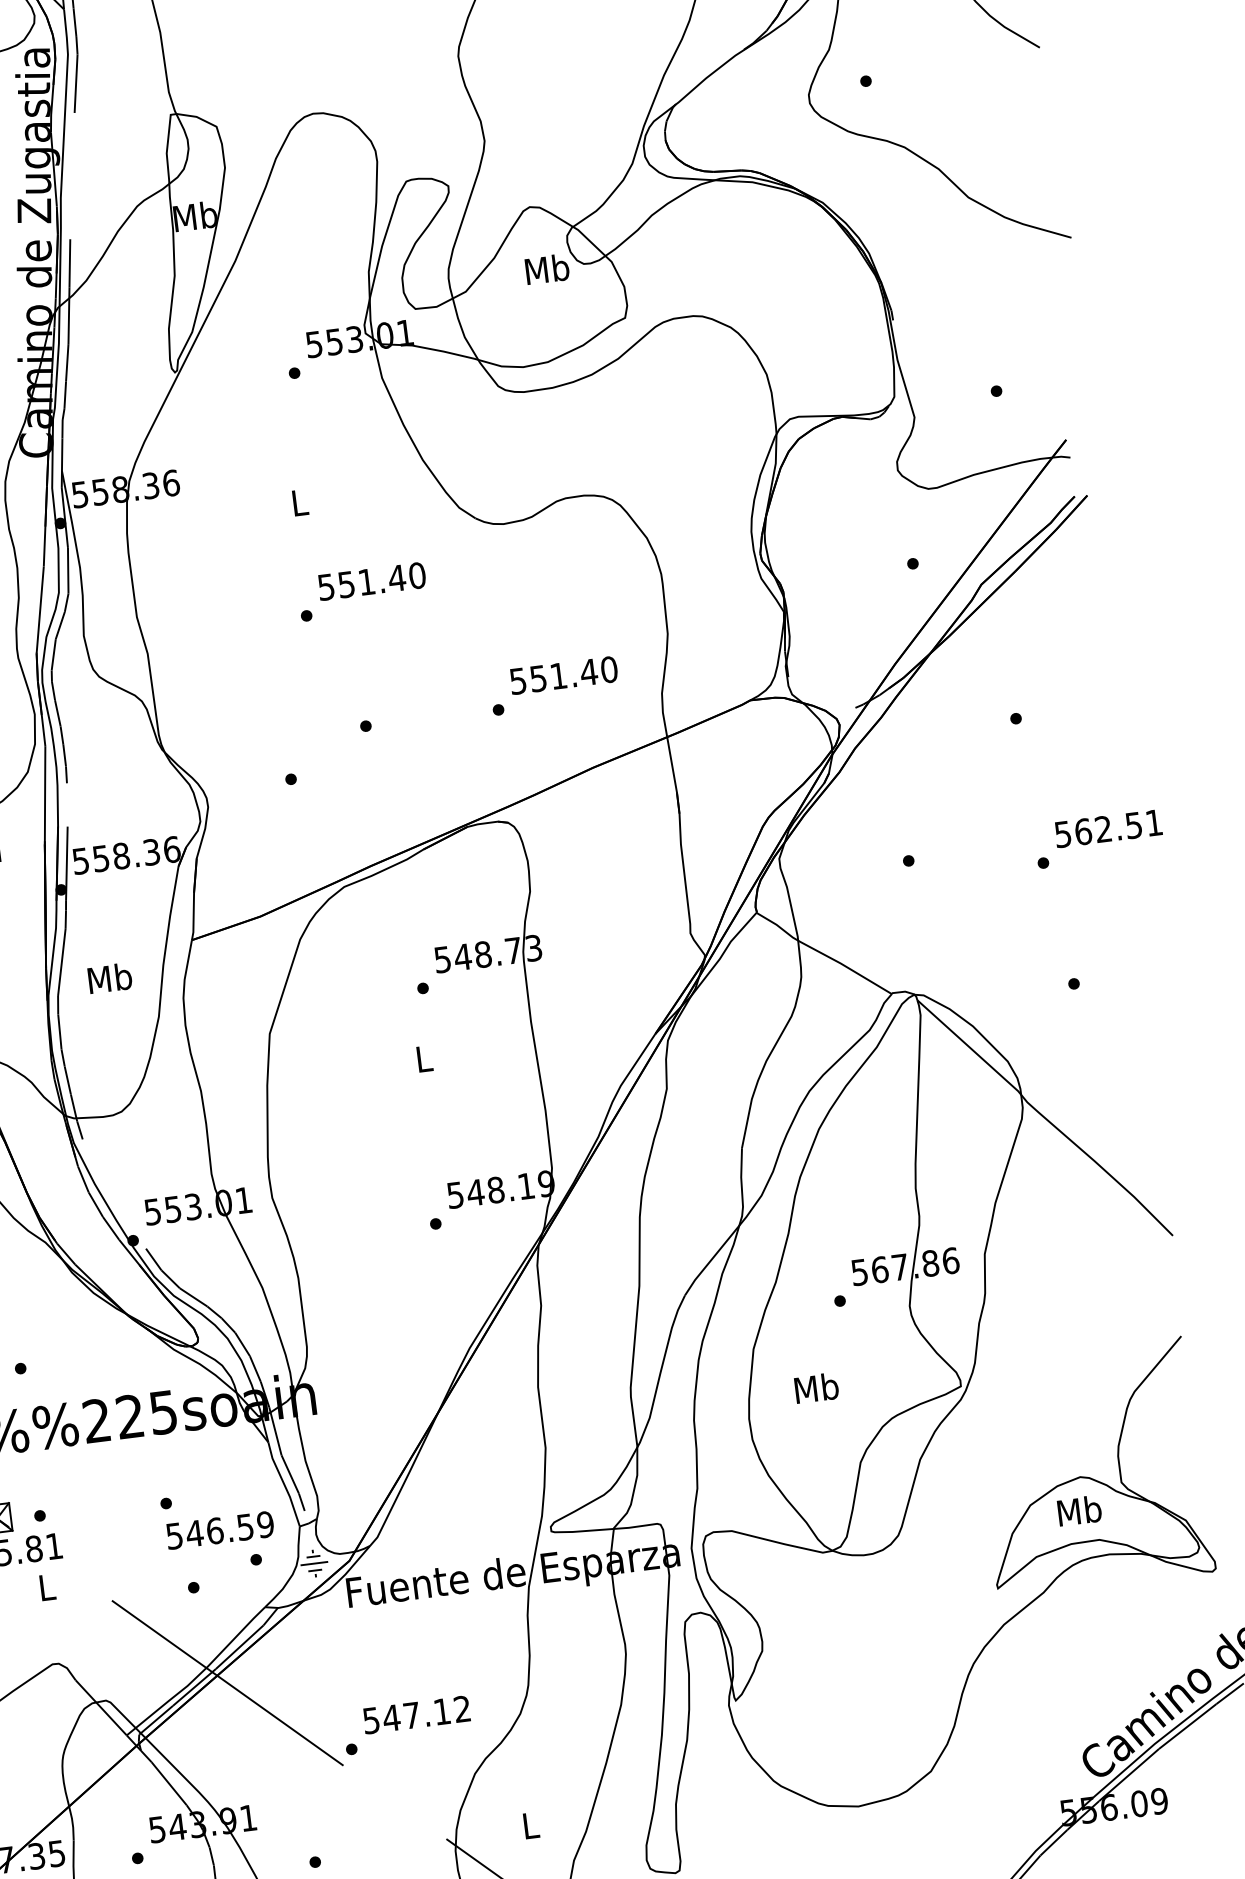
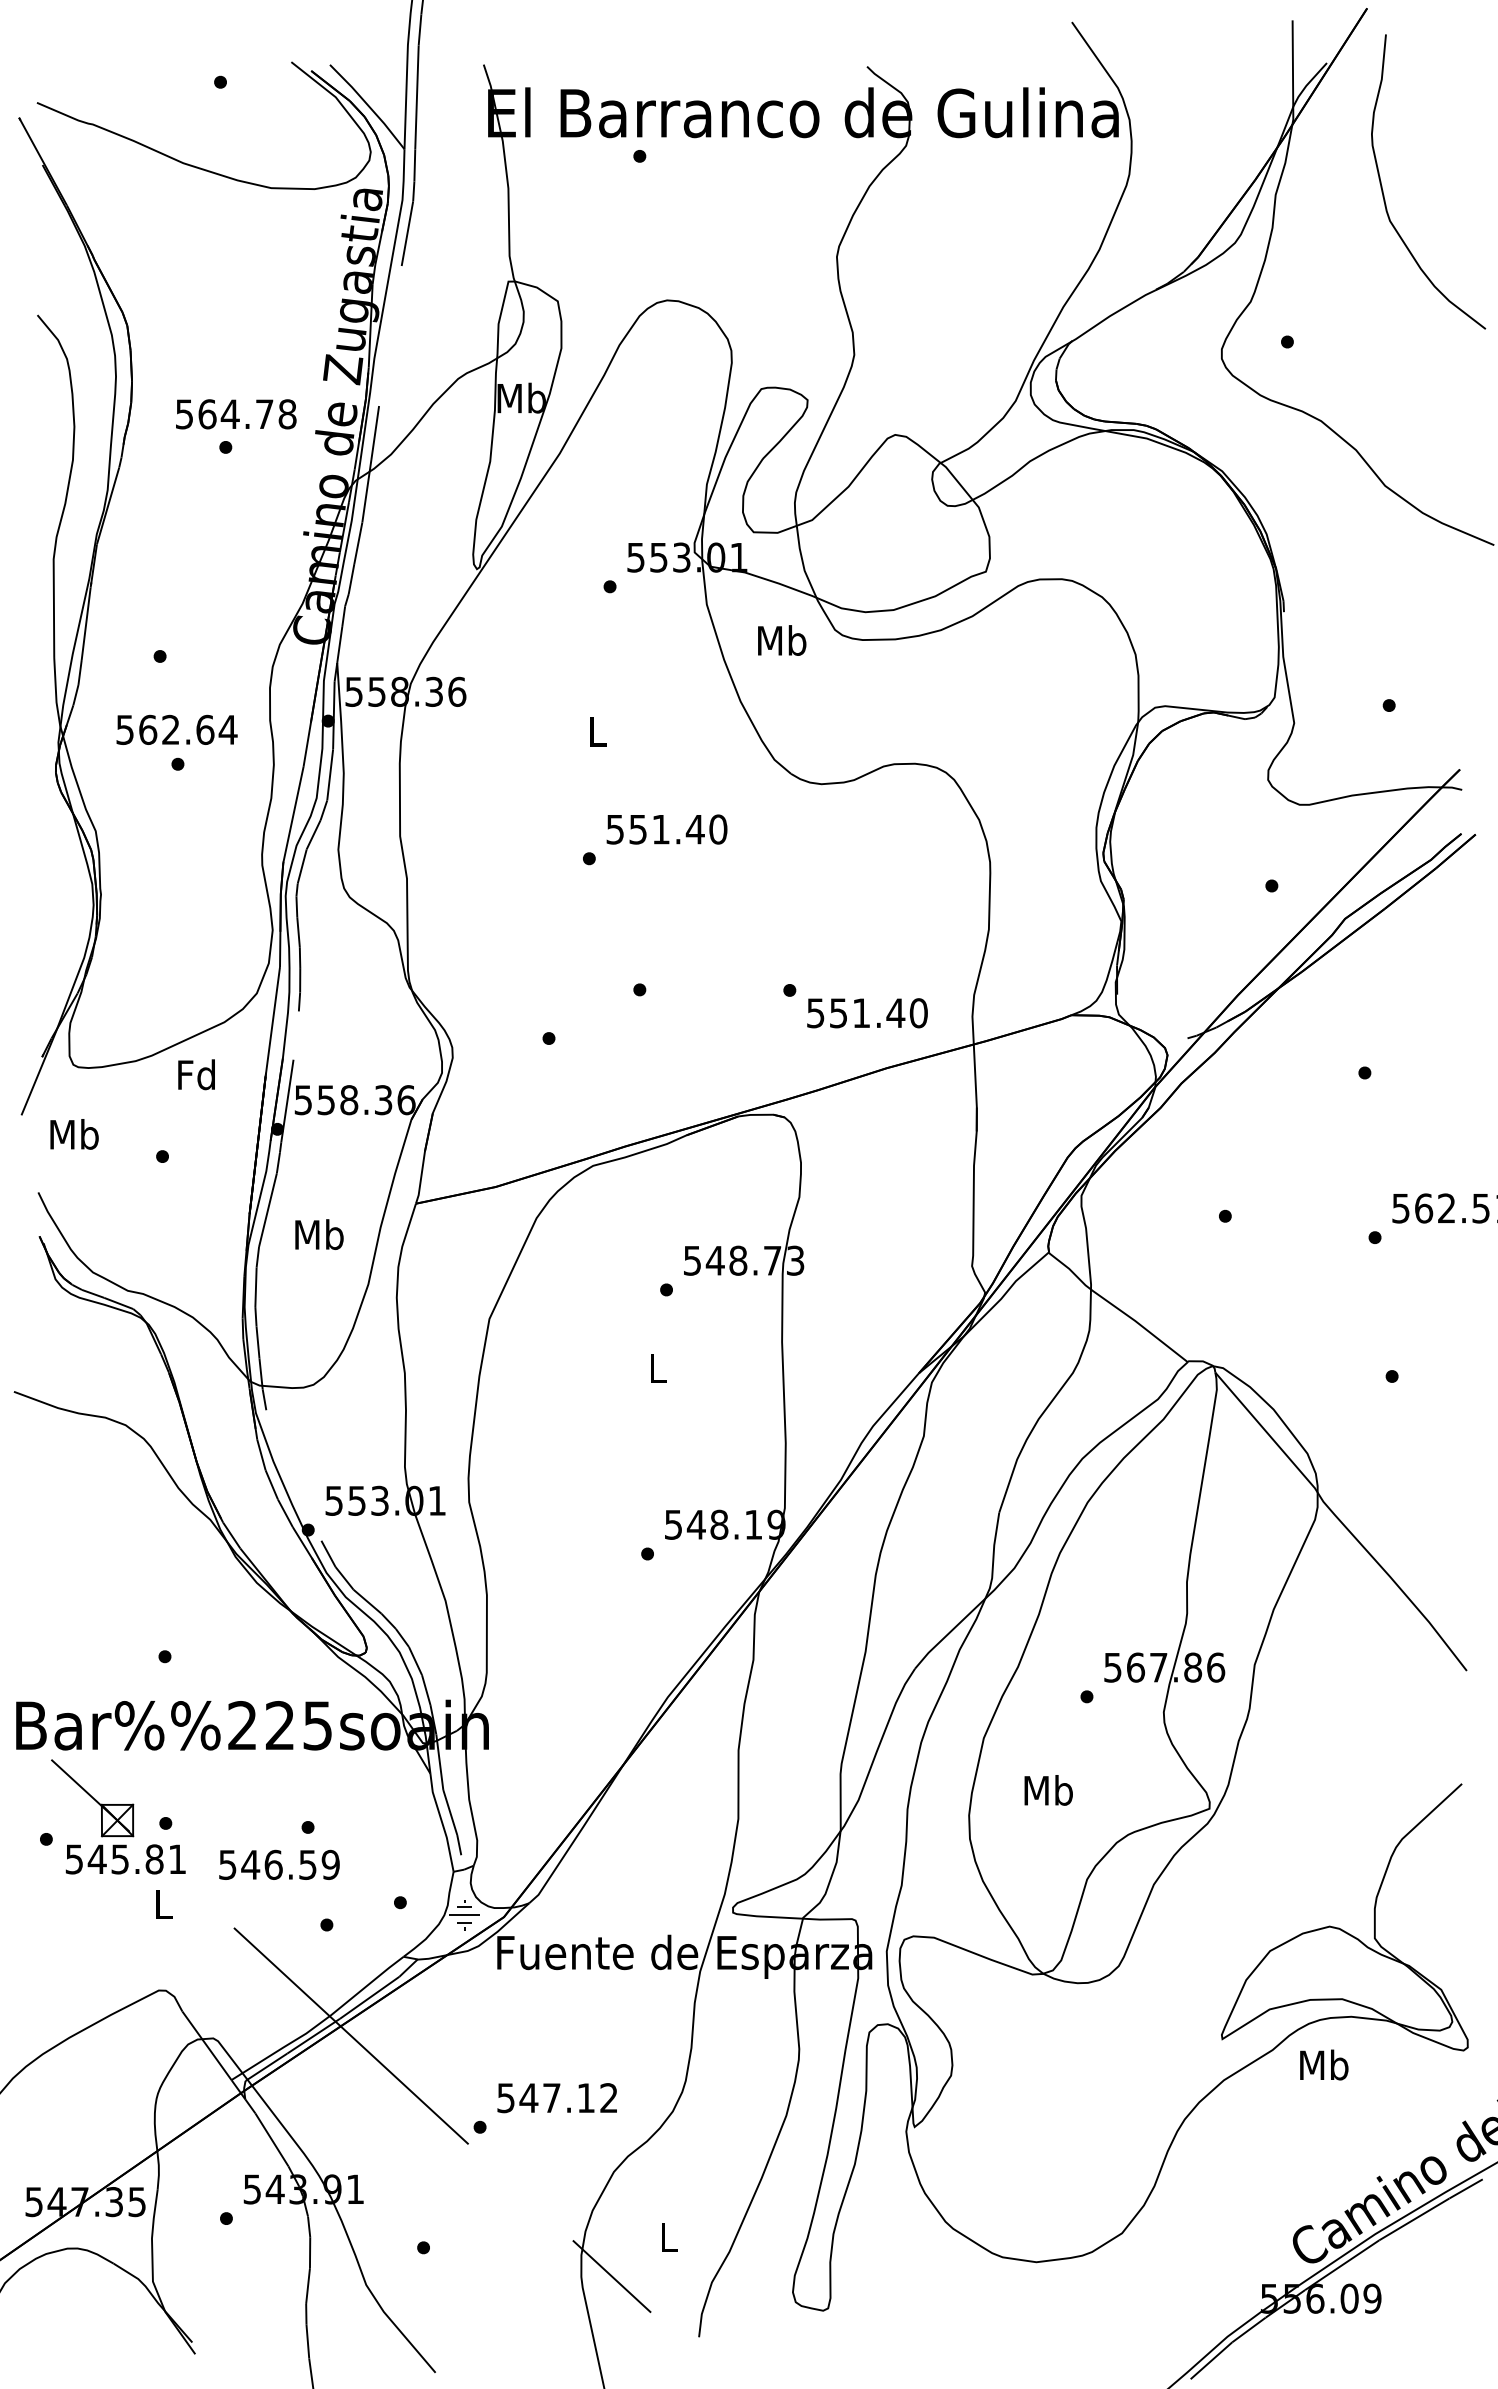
text: (547, 269) -> (782, 640), moved
text: (563, 675) -> (867, 1013), moved
text: (1079, 1510) -> (1324, 2064), moved
text: (220, 1529) -> (279, 1864), moved

